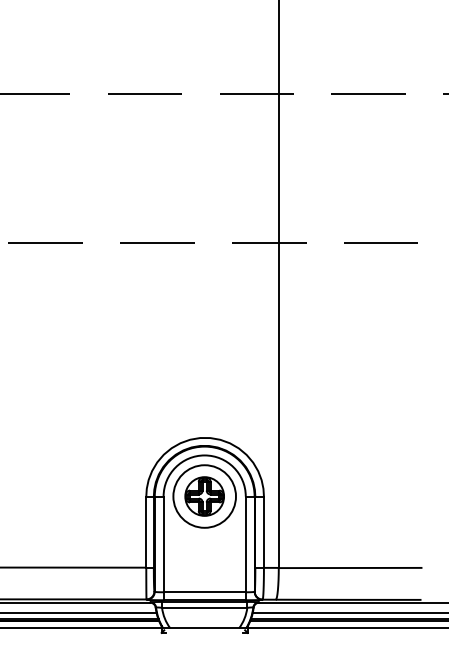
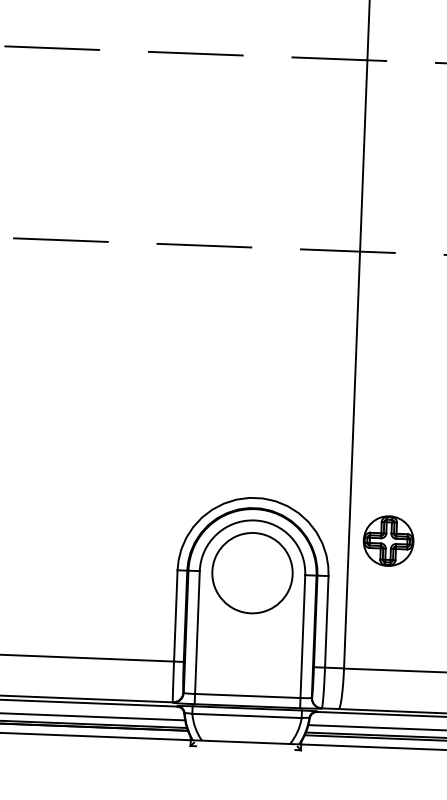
part: (204, 496) -> (388, 541), moved

